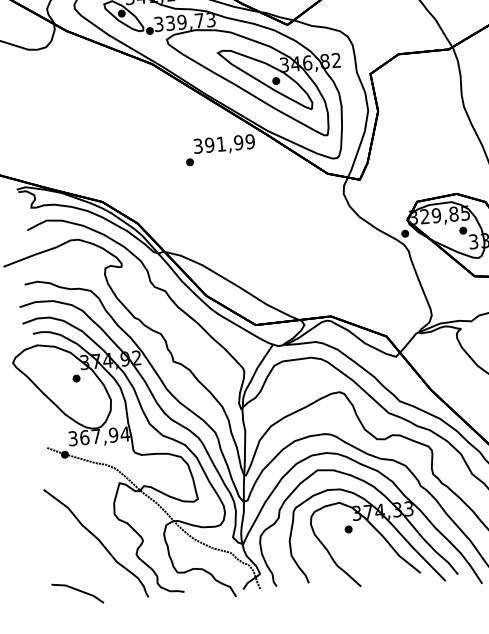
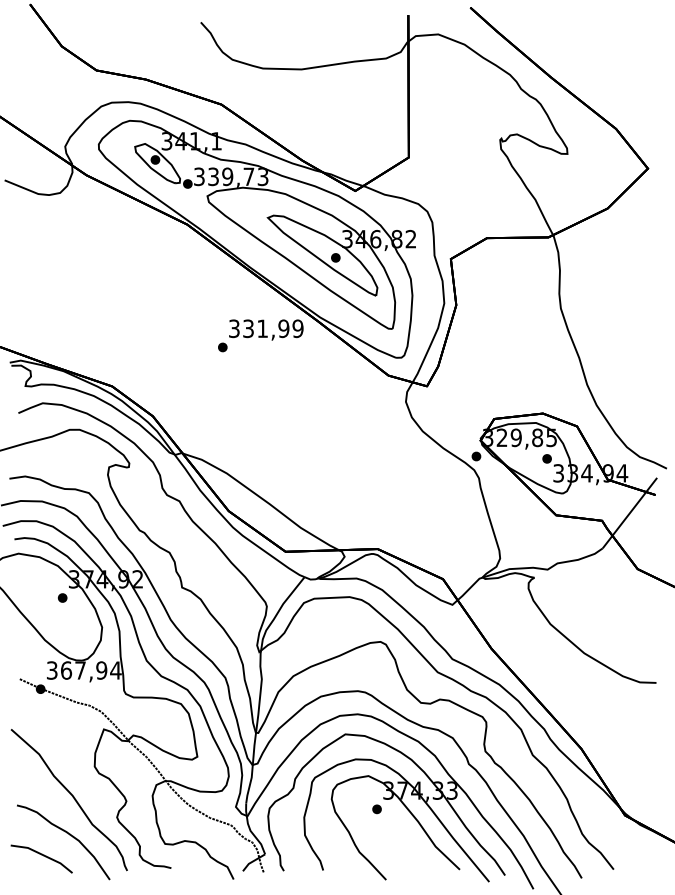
text: (209, 144) -> (248, 328), 391,99 -> 331,99
part: (98, 572) -> (69, 835), added

